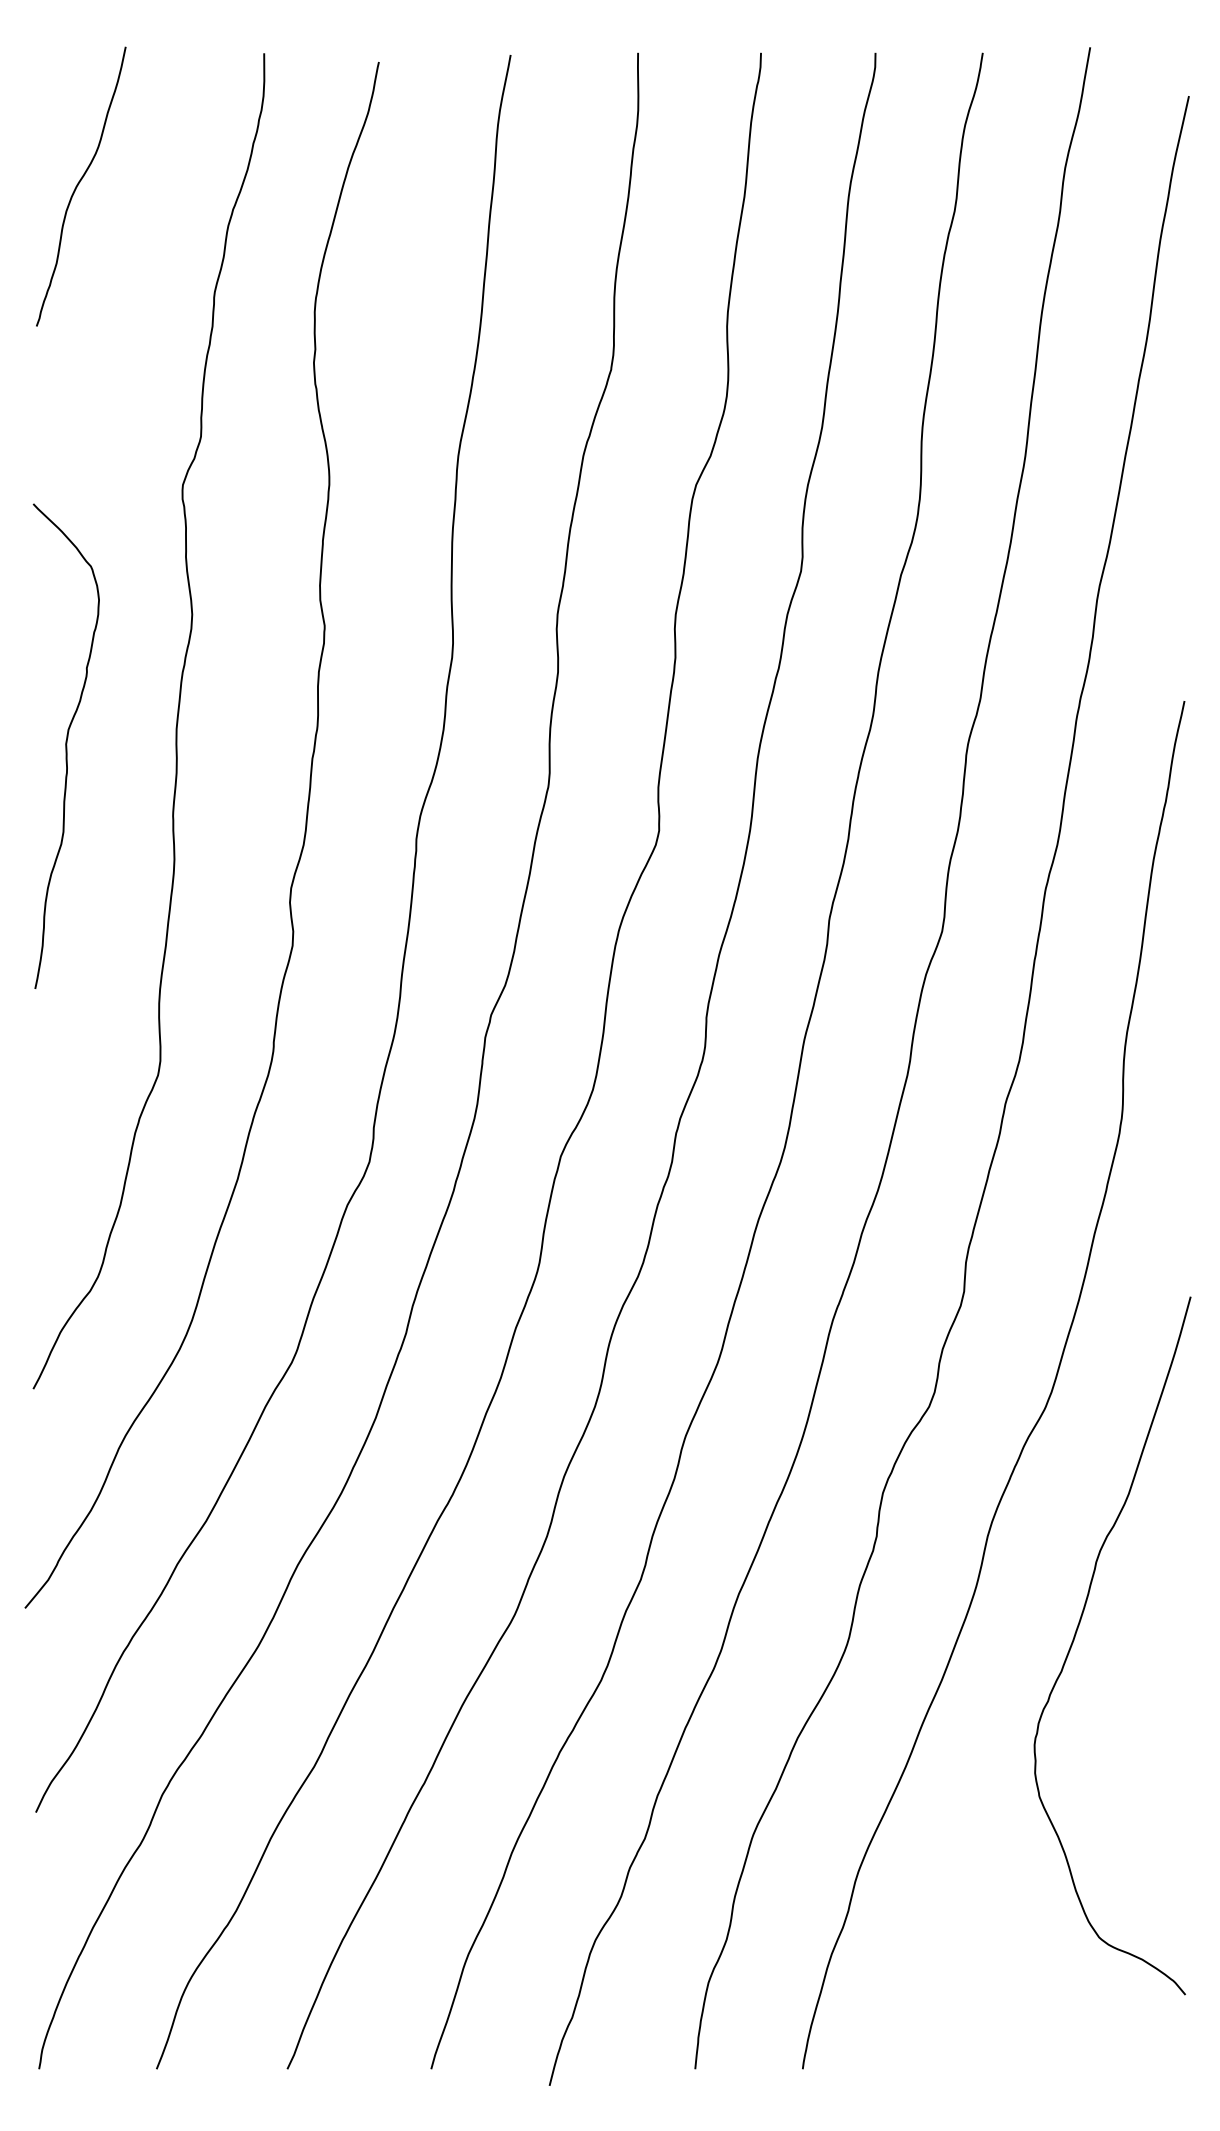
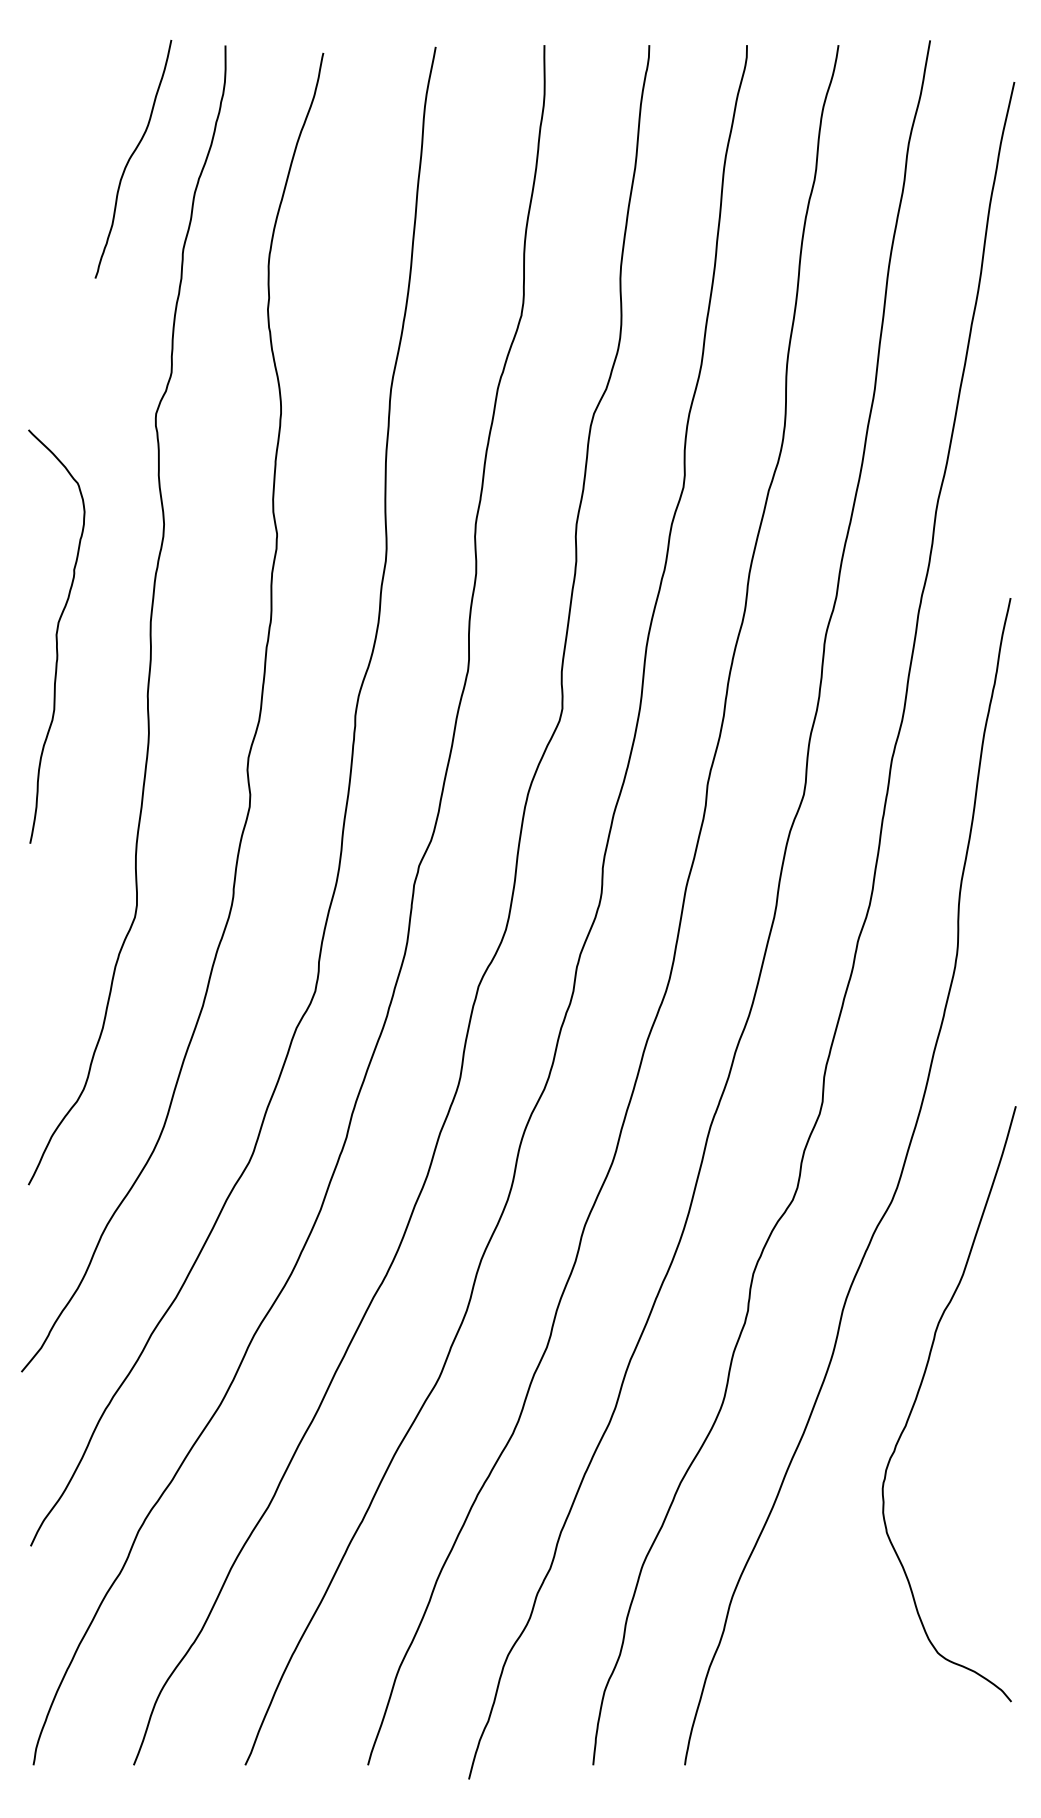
curve: (78, 184) -> (131, 157), moved

